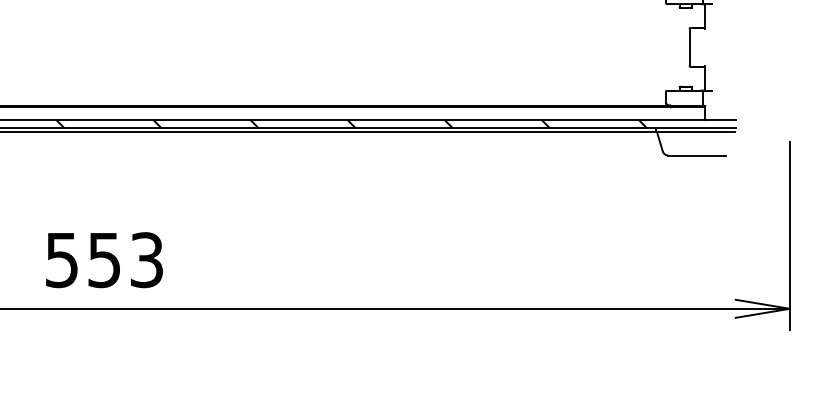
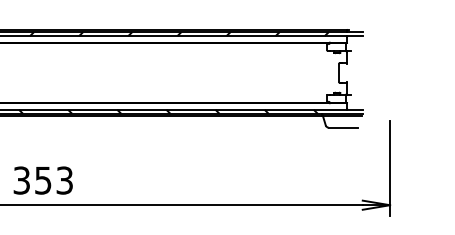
text: (61, 257) -> (21, 179), 553 -> 353

